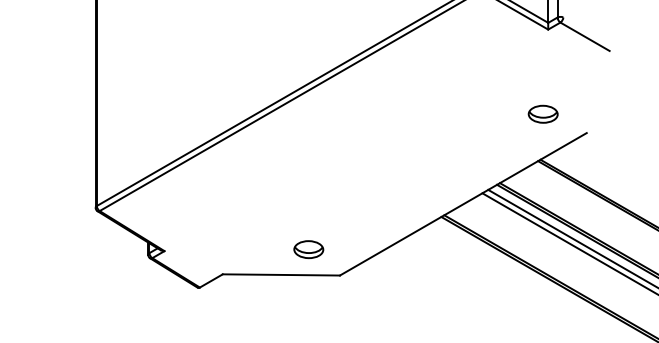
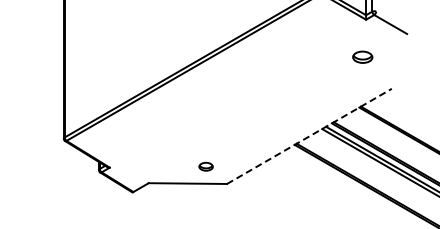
part: (542, 113) -> (362, 56), moved
line: (463, 204) -> (309, 136), solid -> dashed
part: (307, 249) -> (205, 166), size x0.7

